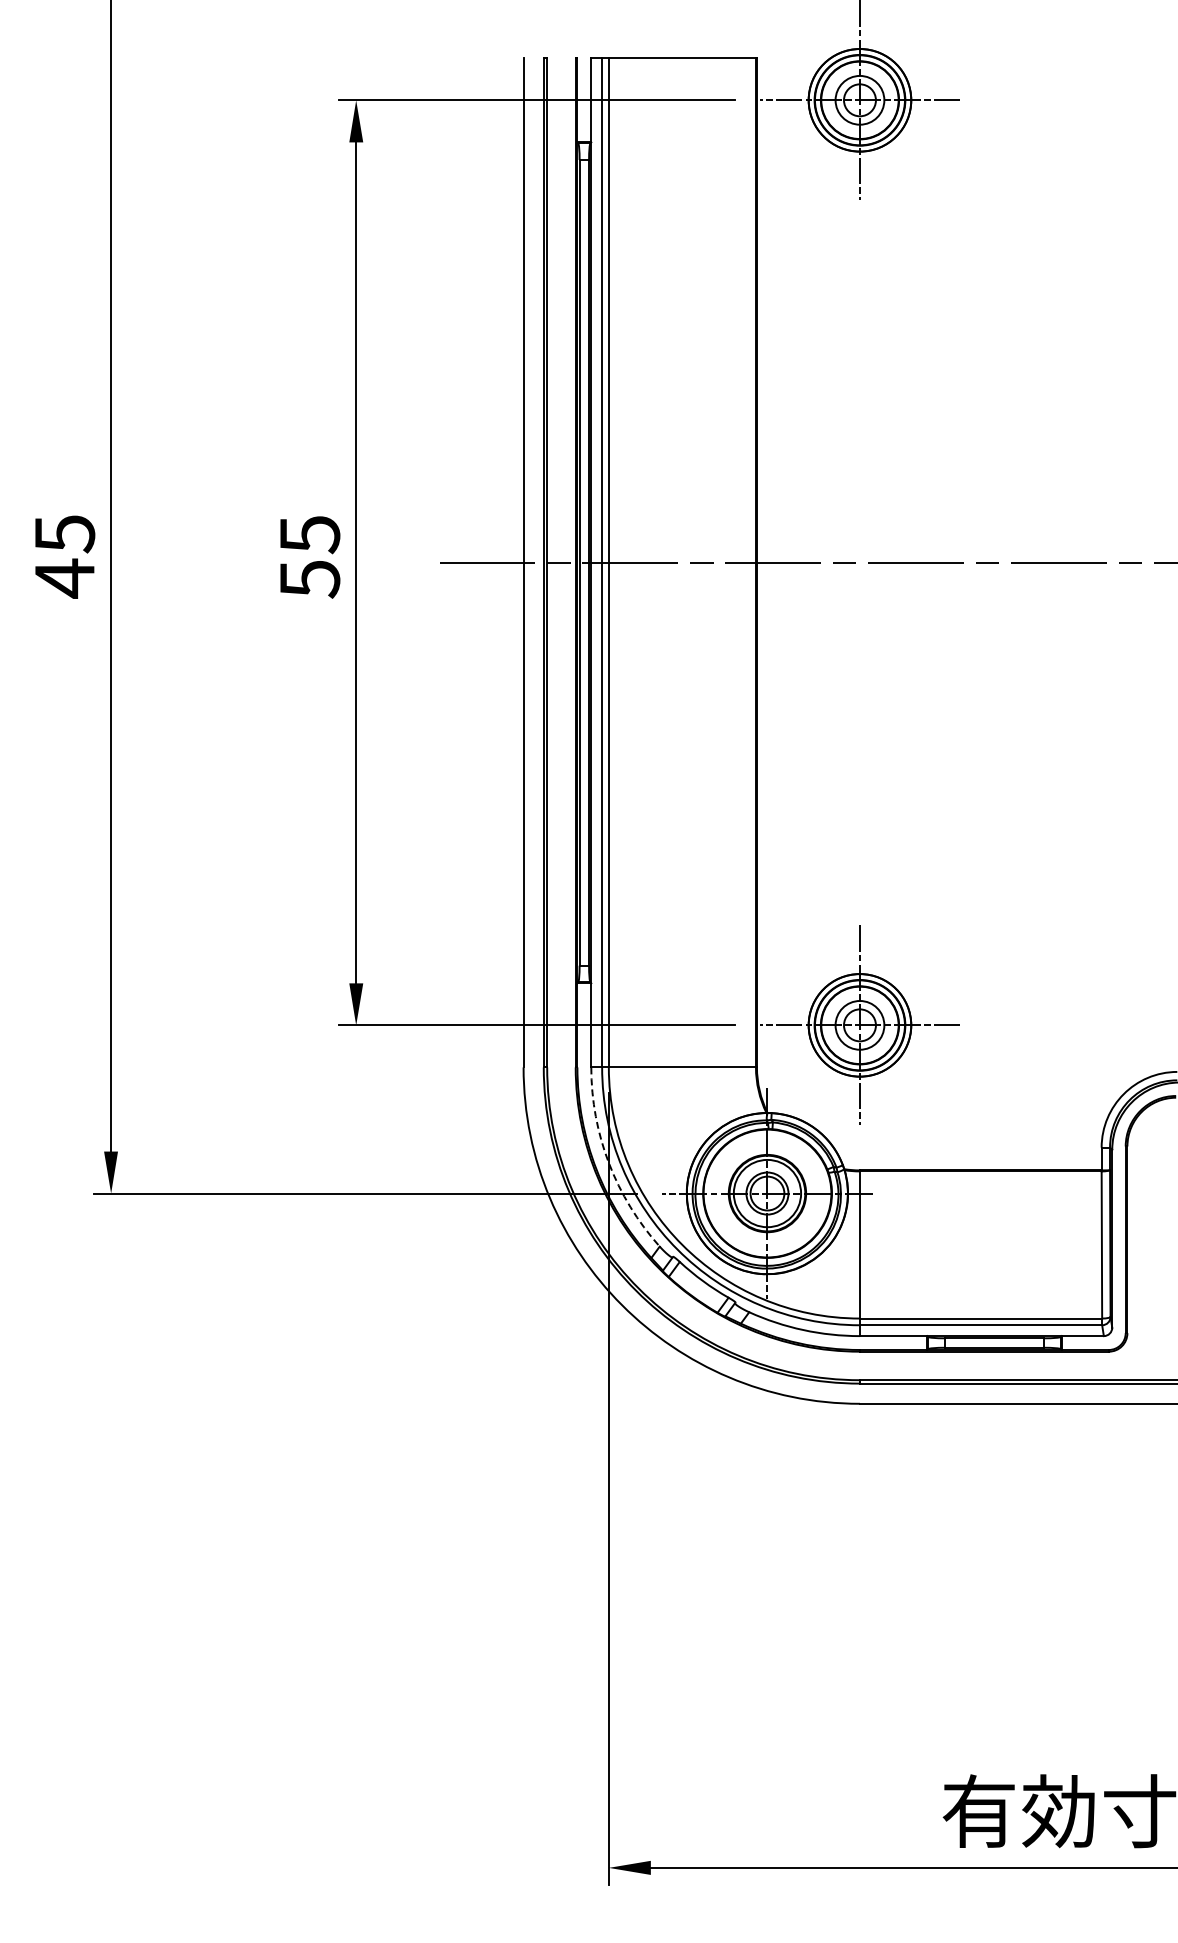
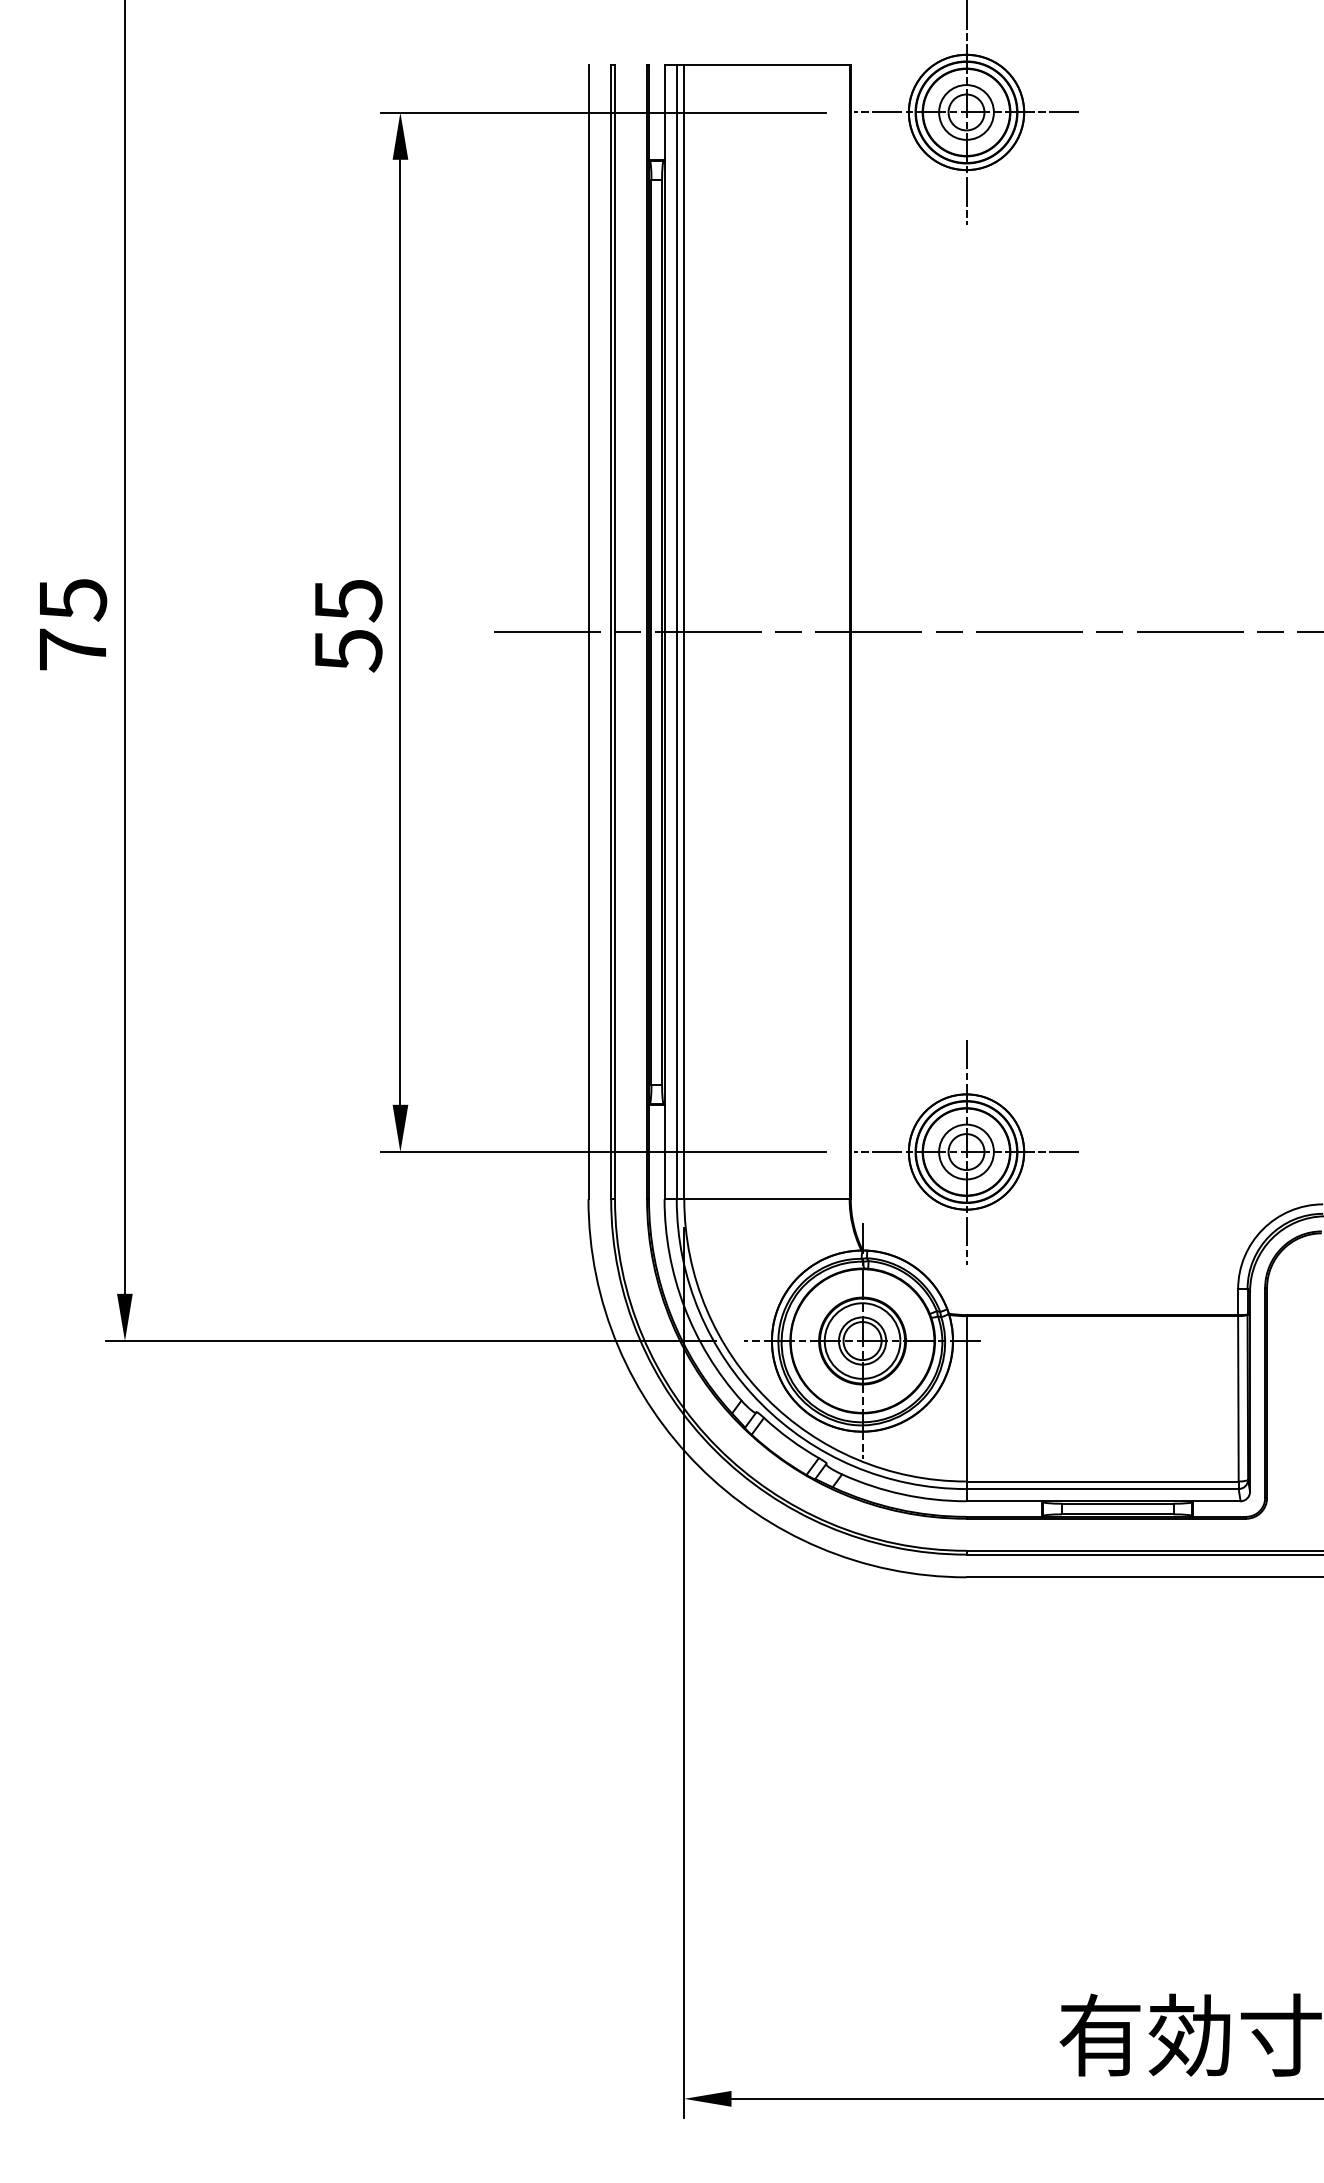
text: (64, 578) -> (72, 649), 45 -> 75
arc: (608, 1163) -> (683, 1307), dashed -> solid

